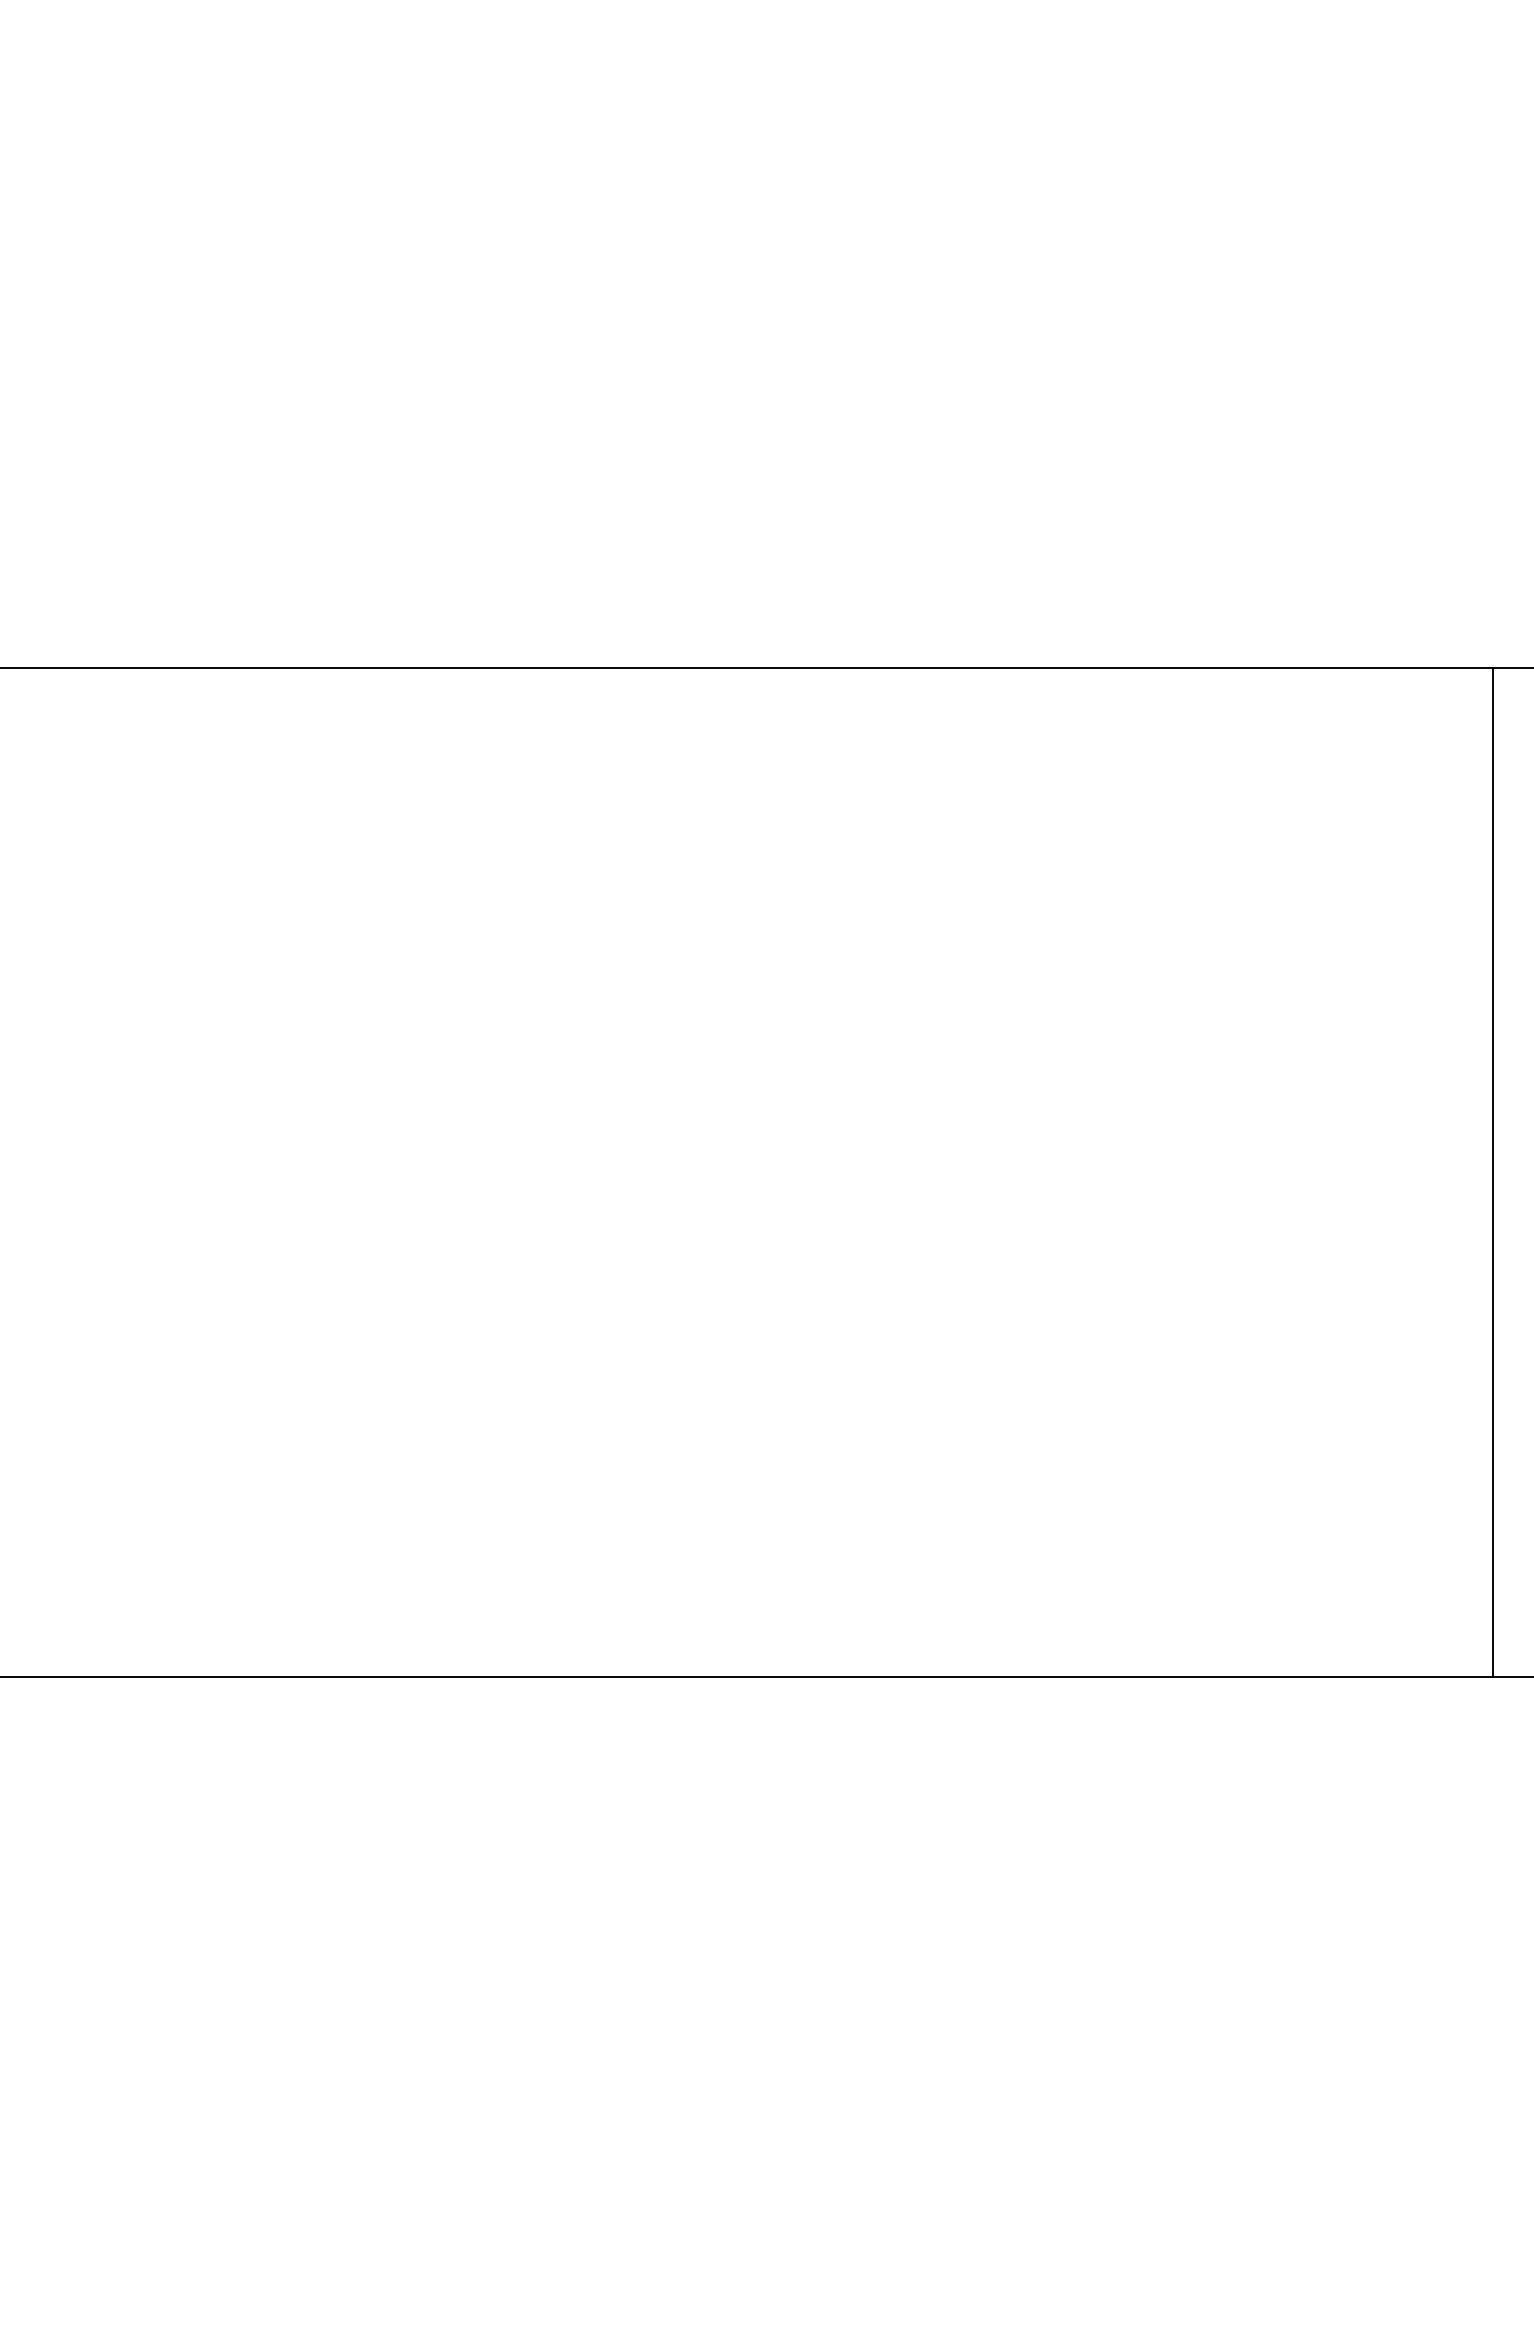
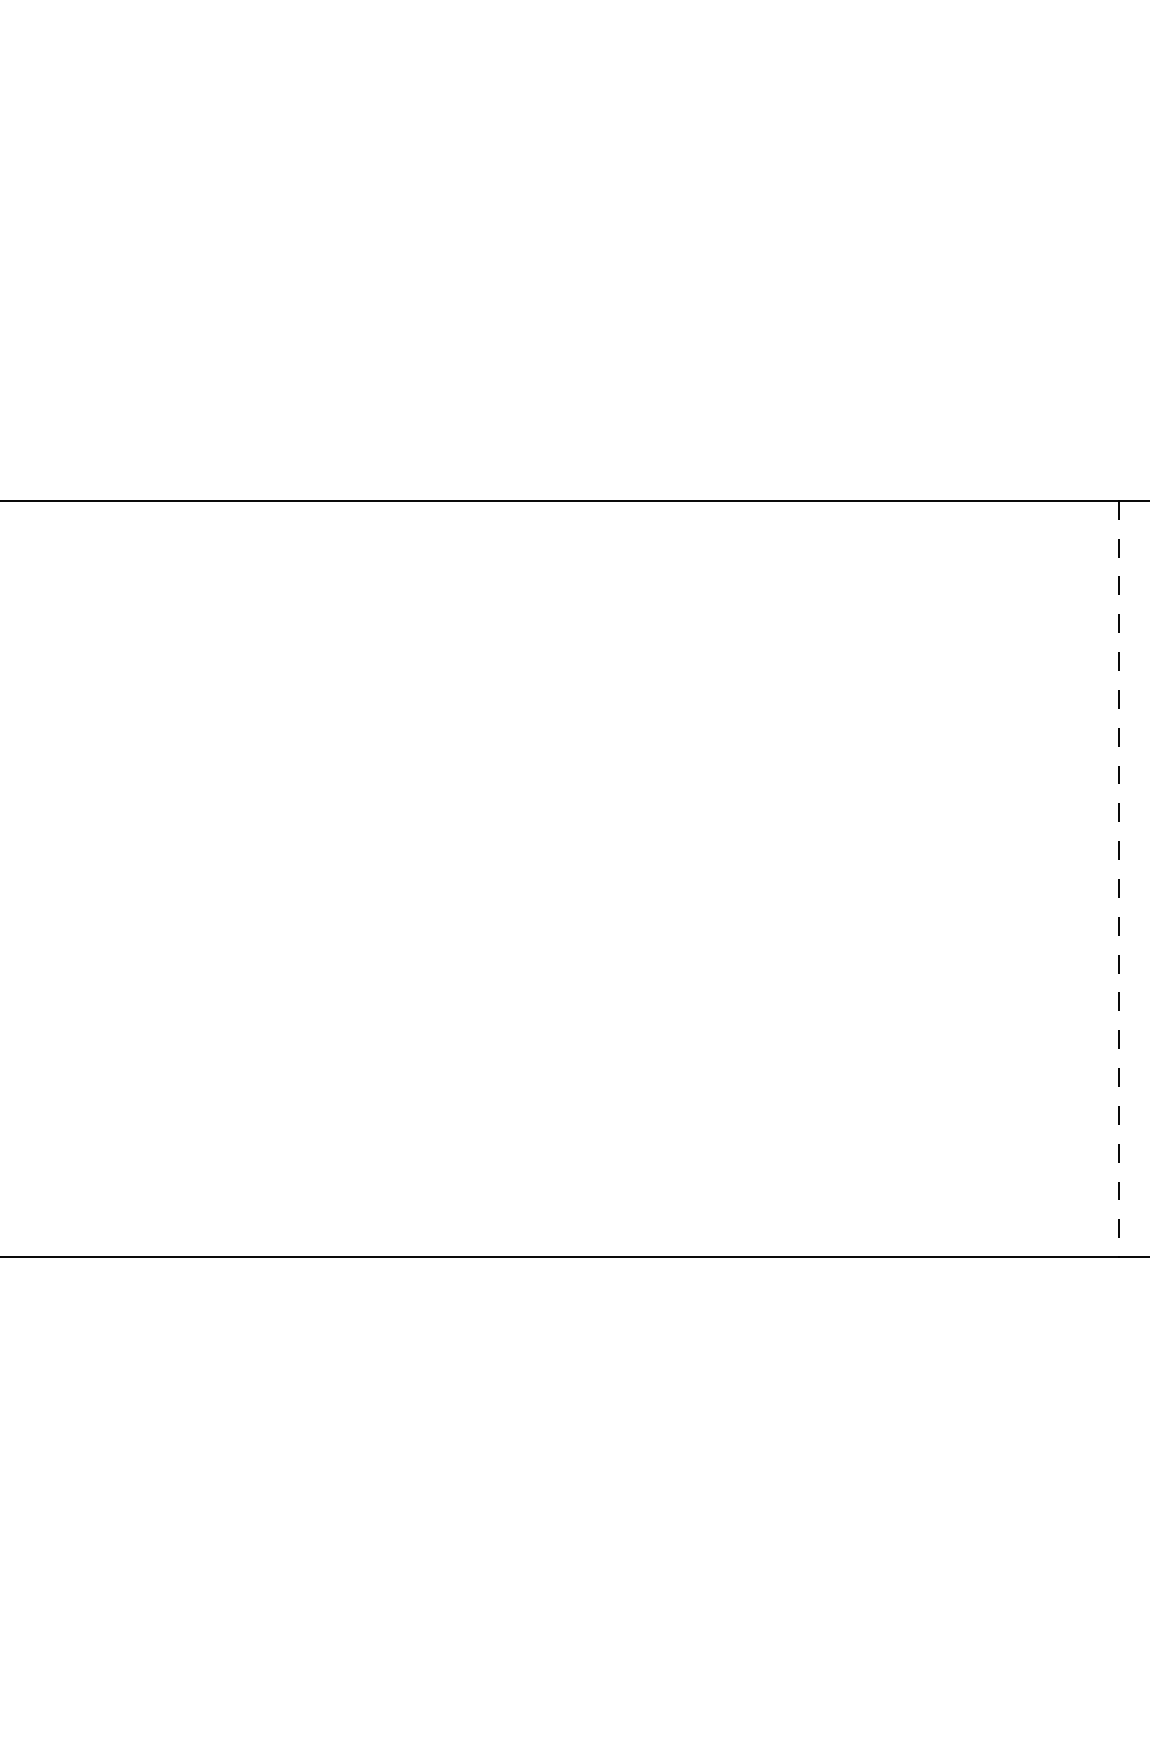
line: (1492, 1172) -> (1118, 879), solid -> dashed

